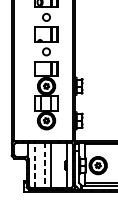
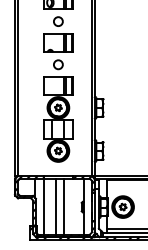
line: (35, 165) -> (44, 206), dashed -> solid
line: (44, 165) -> (55, 207), dashed -> solid

